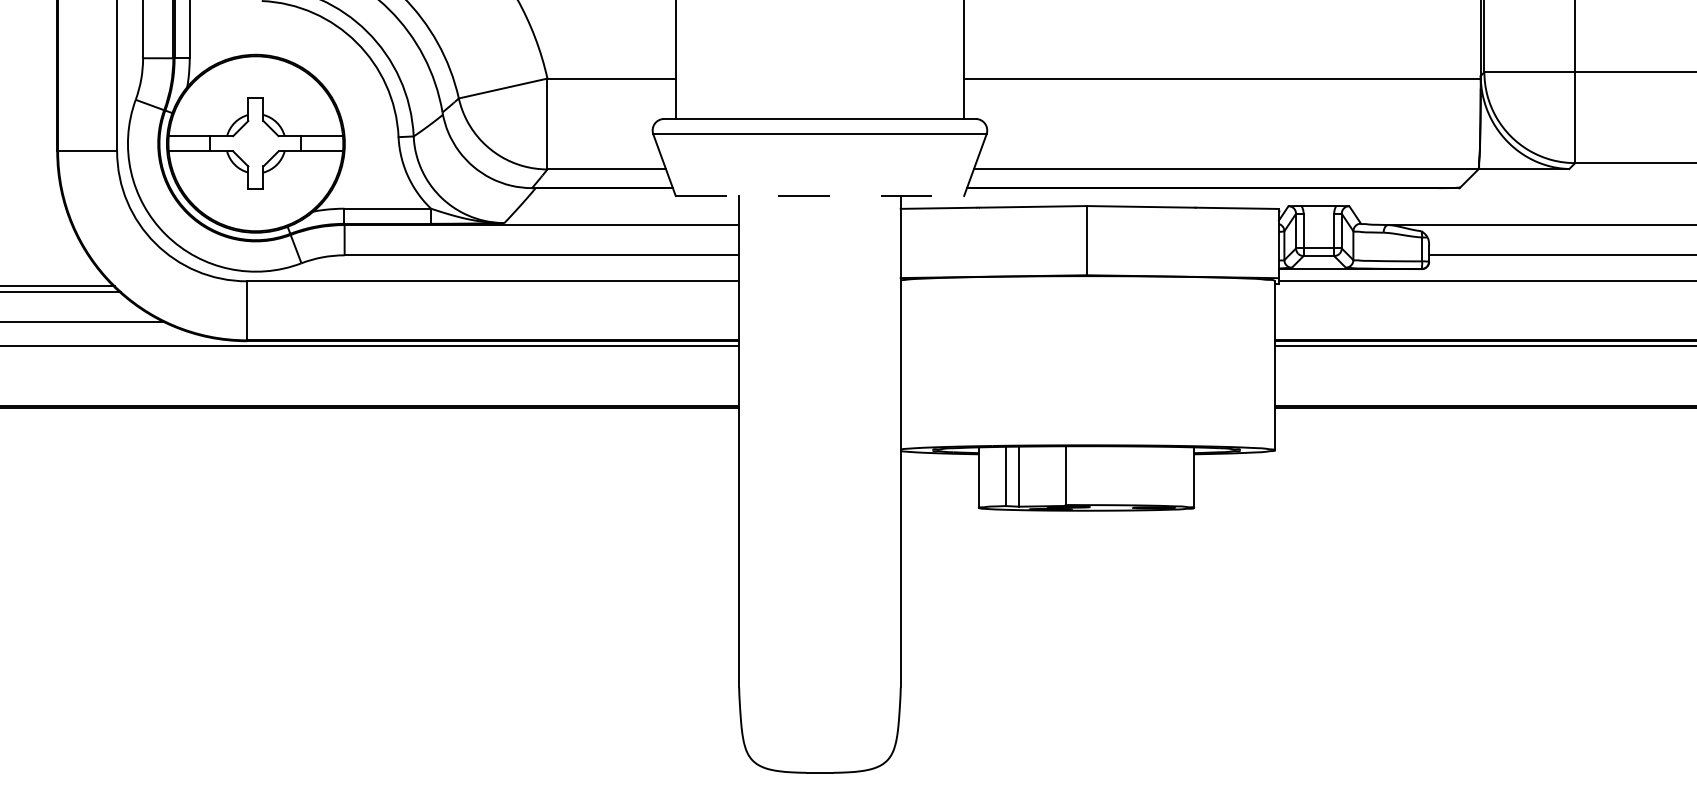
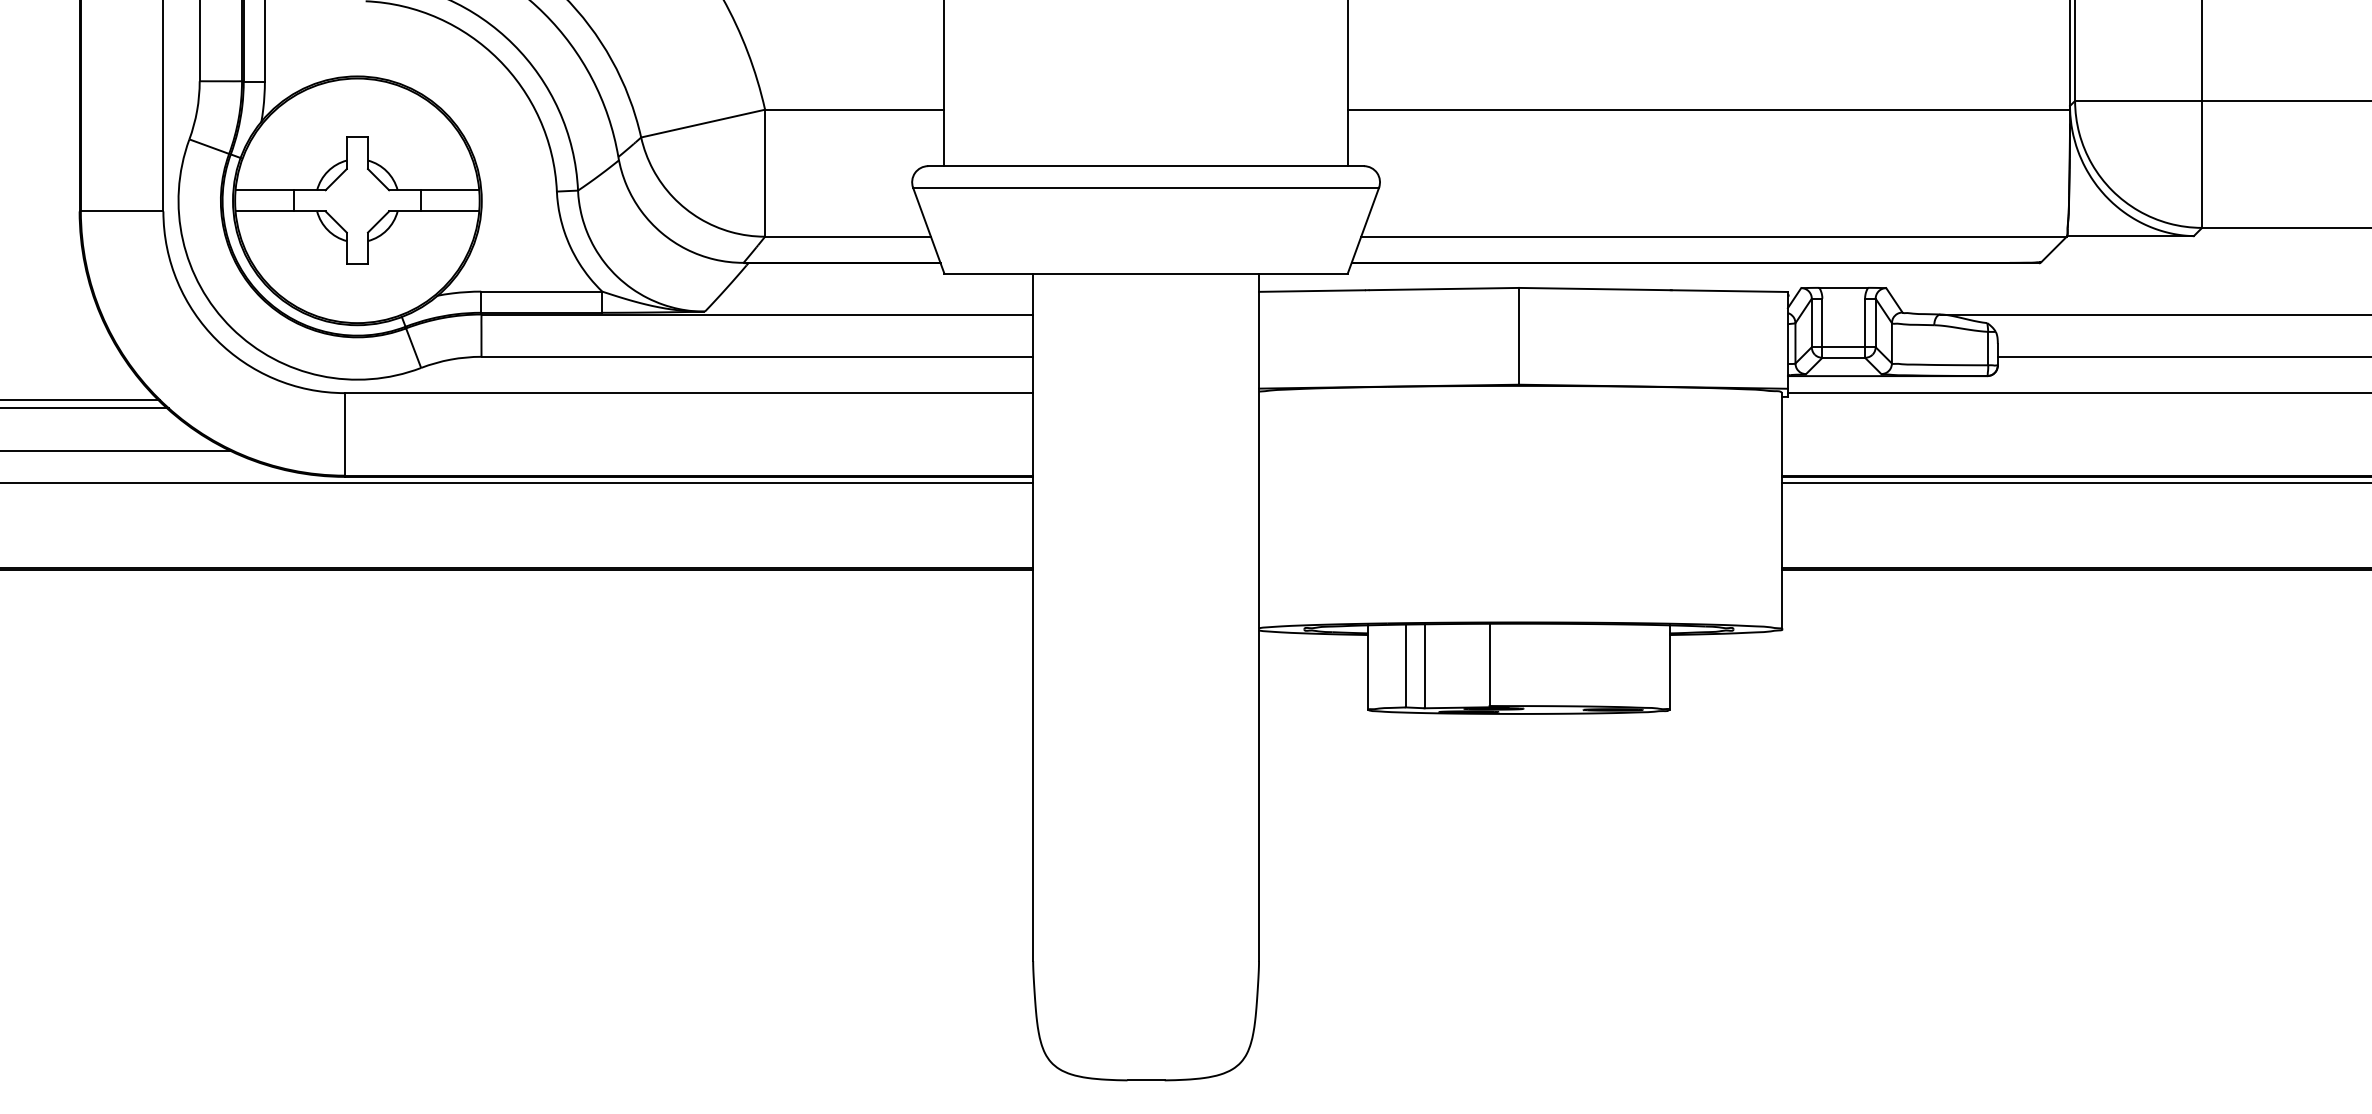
line: (820, 195) -> (1146, 273), dashed -> solid

